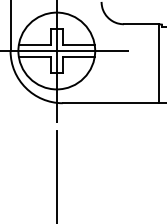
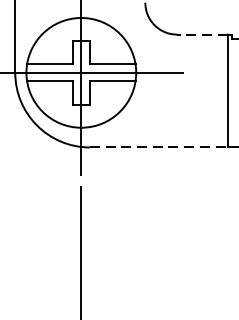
line: (141, 24) -> (202, 34), solid -> dashed
line: (111, 103) -> (159, 147), solid -> dashed

